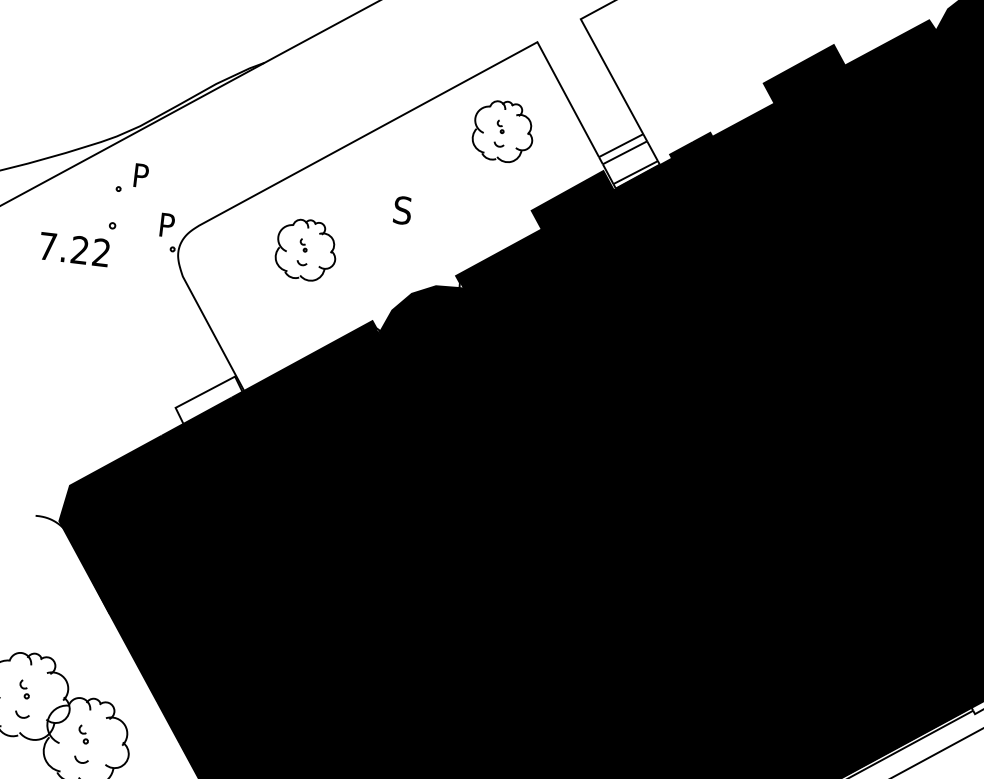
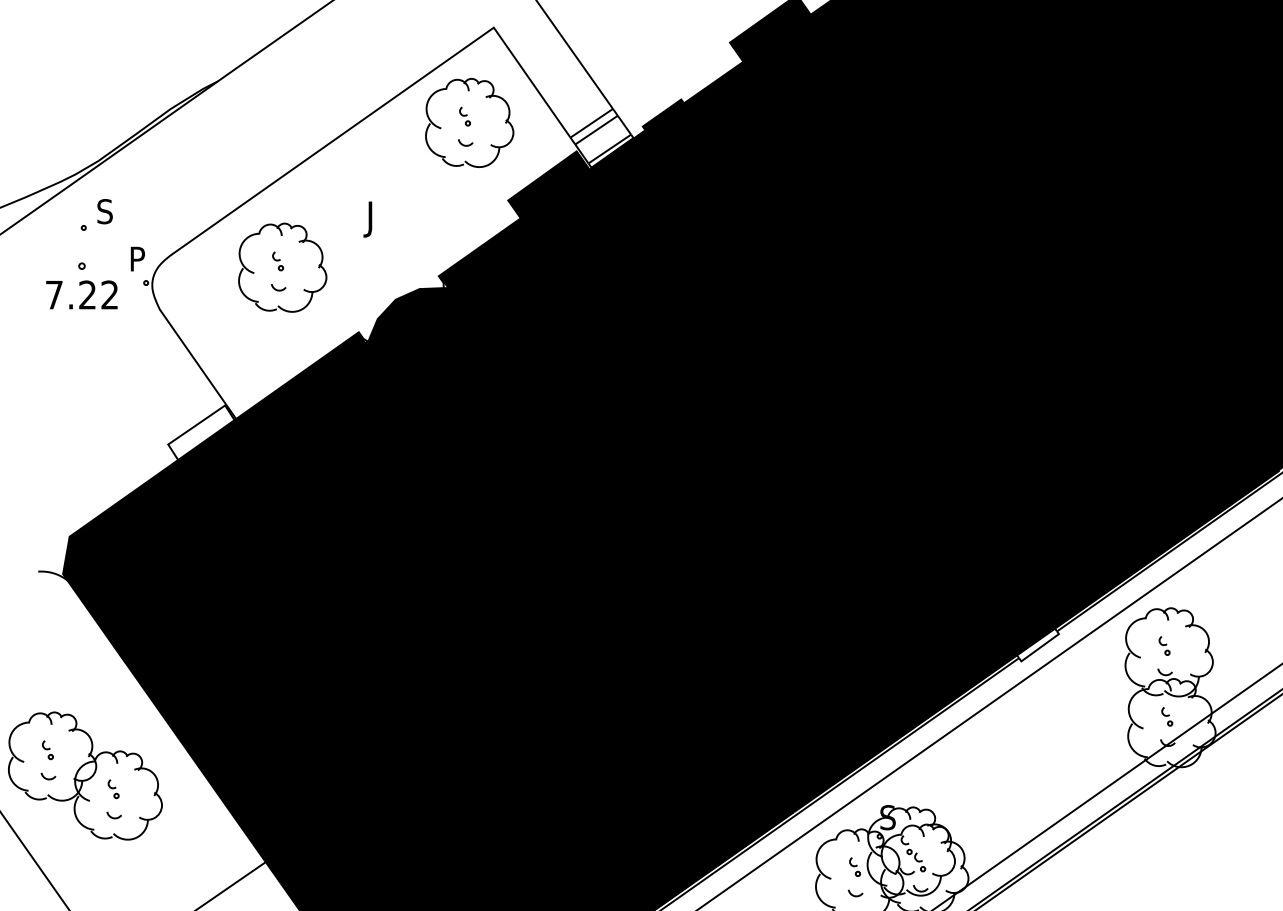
part: (503, 131) -> (469, 122), size x1.43
text: (140, 175) -> (104, 211), P -> S
text: (400, 213) -> (374, 219), S -> J
text: (74, 249) -> (81, 294), moved
part: (306, 249) -> (282, 267), size x1.43

